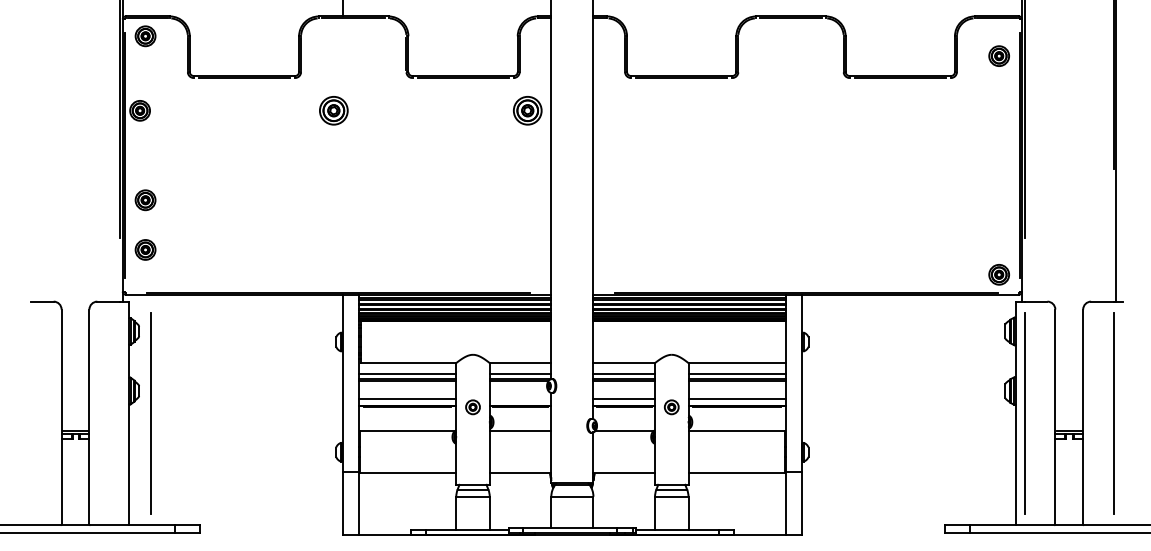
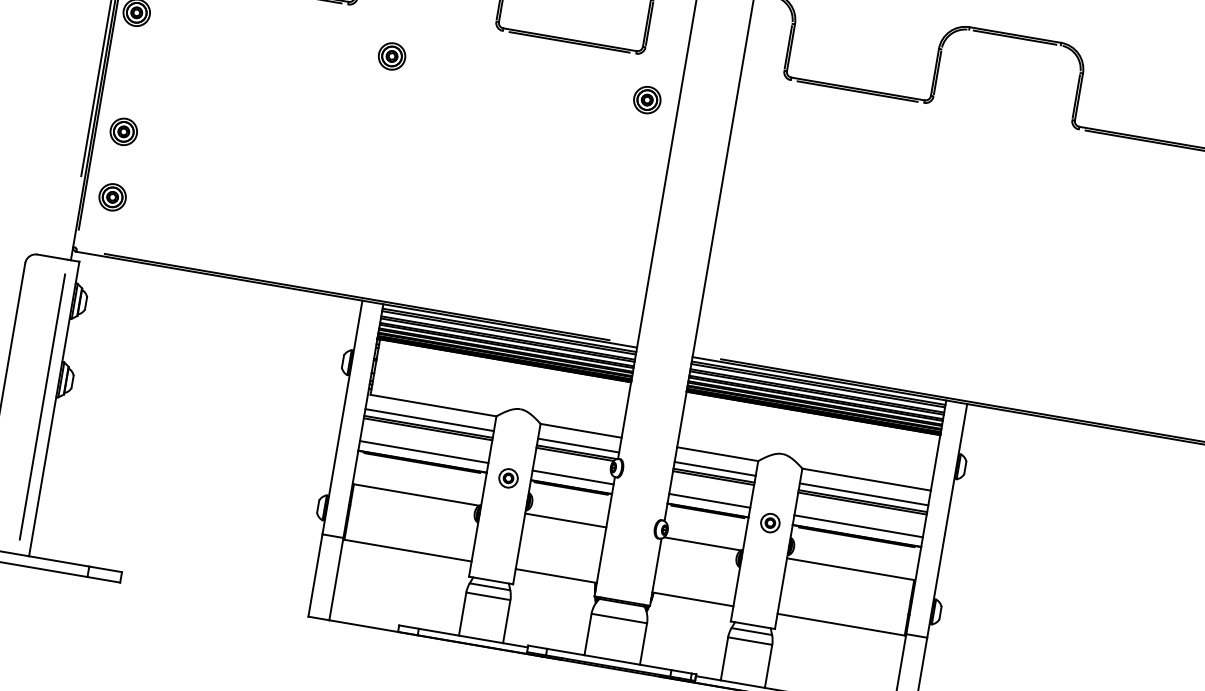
part: (333, 110) -> (391, 55), size x0.71
part: (527, 110) -> (647, 99), size x0.71
line: (520, 398) -> (573, 477), added
line: (150, 413) -> (41, 406), moved

